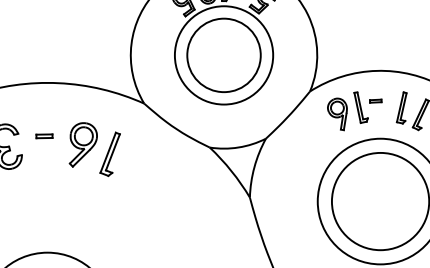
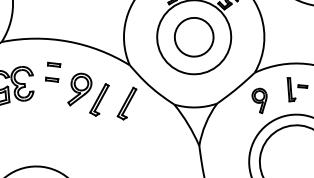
circle: (223, 55) -> (193, 37), size x0.7
part: (337, 114) -> (259, 100), moved
part: (44, 116) -> (54, 64), added
part: (146, 153) -> (126, 102), added

